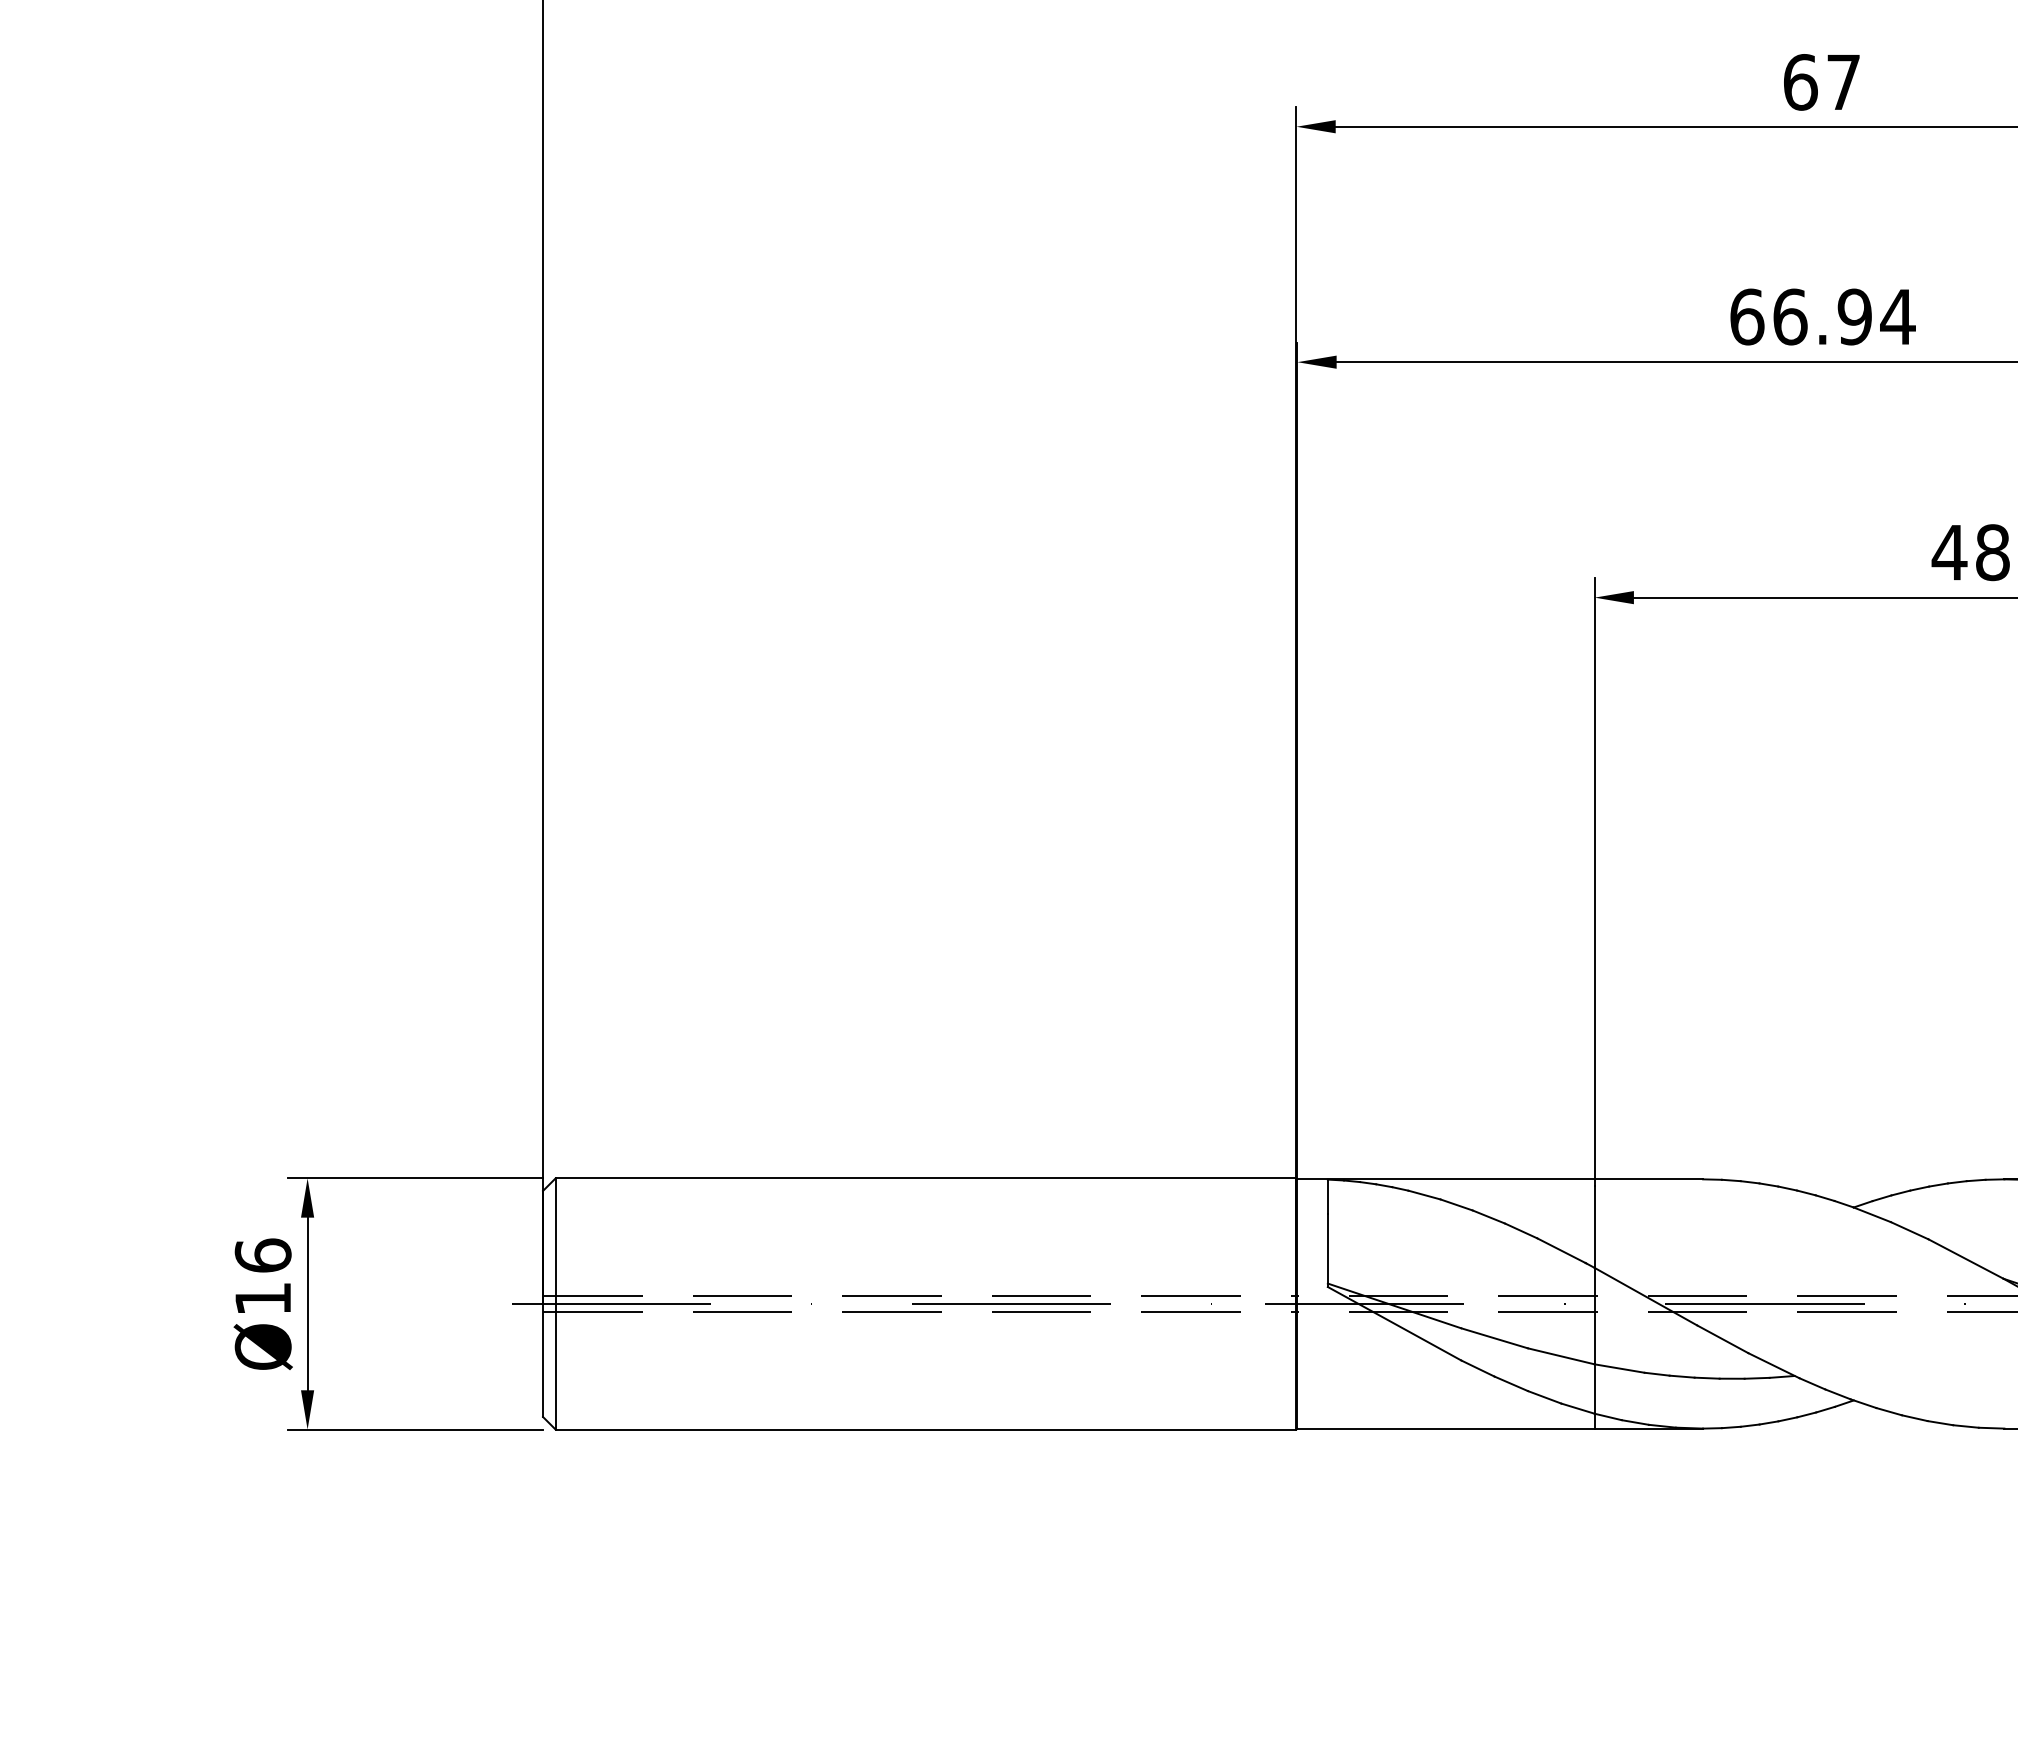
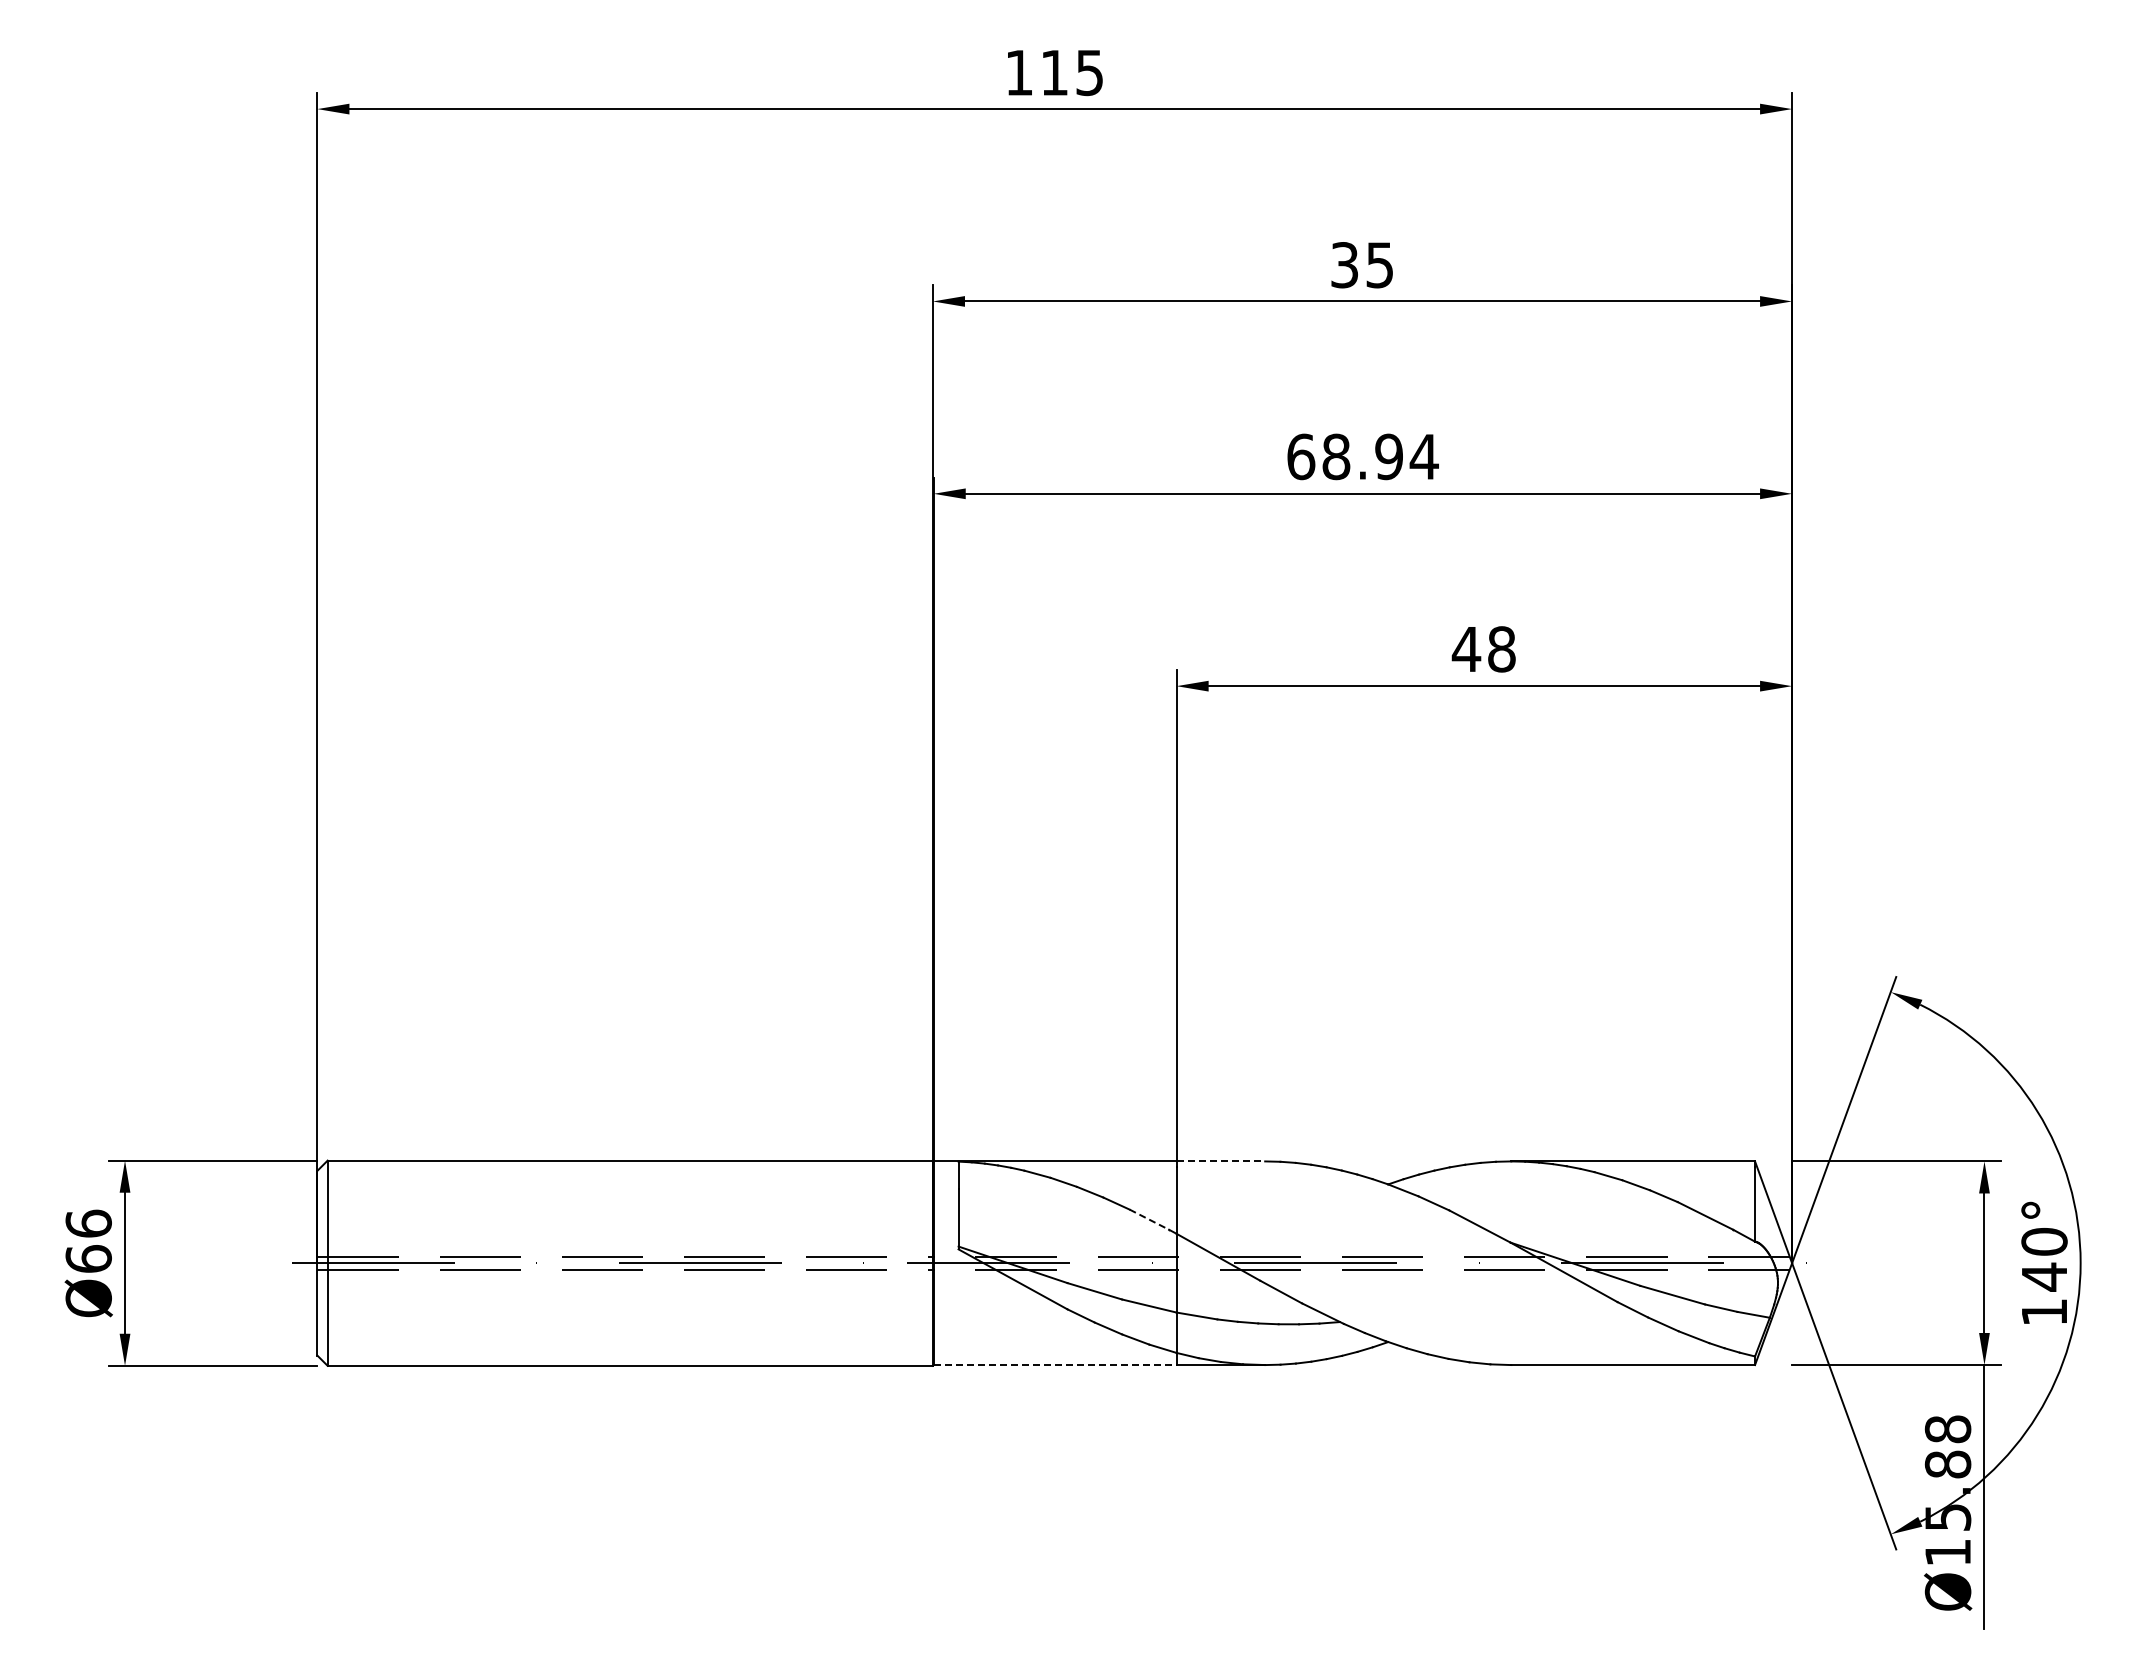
text: (1821, 82) -> (1361, 265), 67 -> 35
text: (1790, 316) -> (1336, 456), 66.94 -> 68.94
line: (1649, 1179) -> (1221, 1161), solid -> dashed
line: (1561, 1250) -> (1149, 1219), solid -> dashed
text: (262, 1298) -> (88, 1258), Ø16 -> Ø66
line: (1446, 1429) -> (1055, 1365), solid -> dashed

